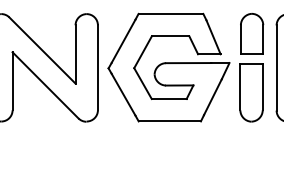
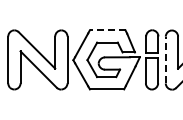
line: (170, 14) -> (107, 30), solid -> dashed
line: (276, 67) -> (165, 59), solid -> dashed

